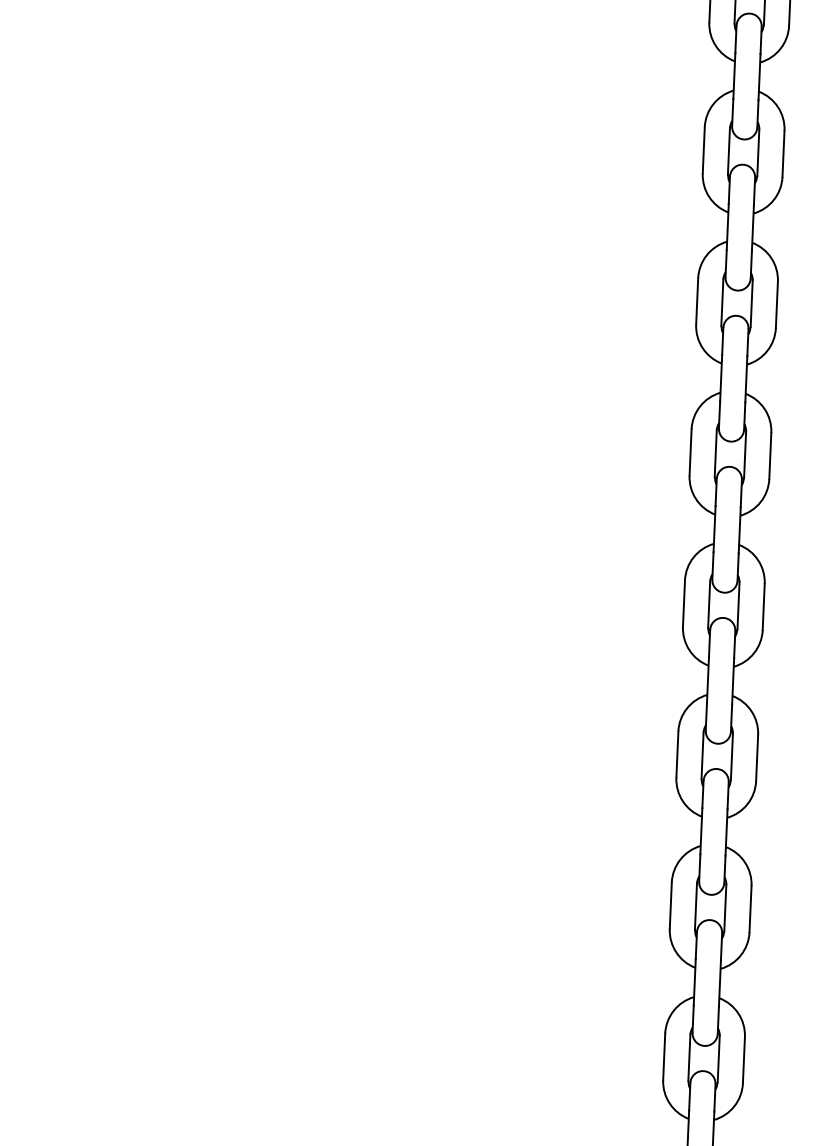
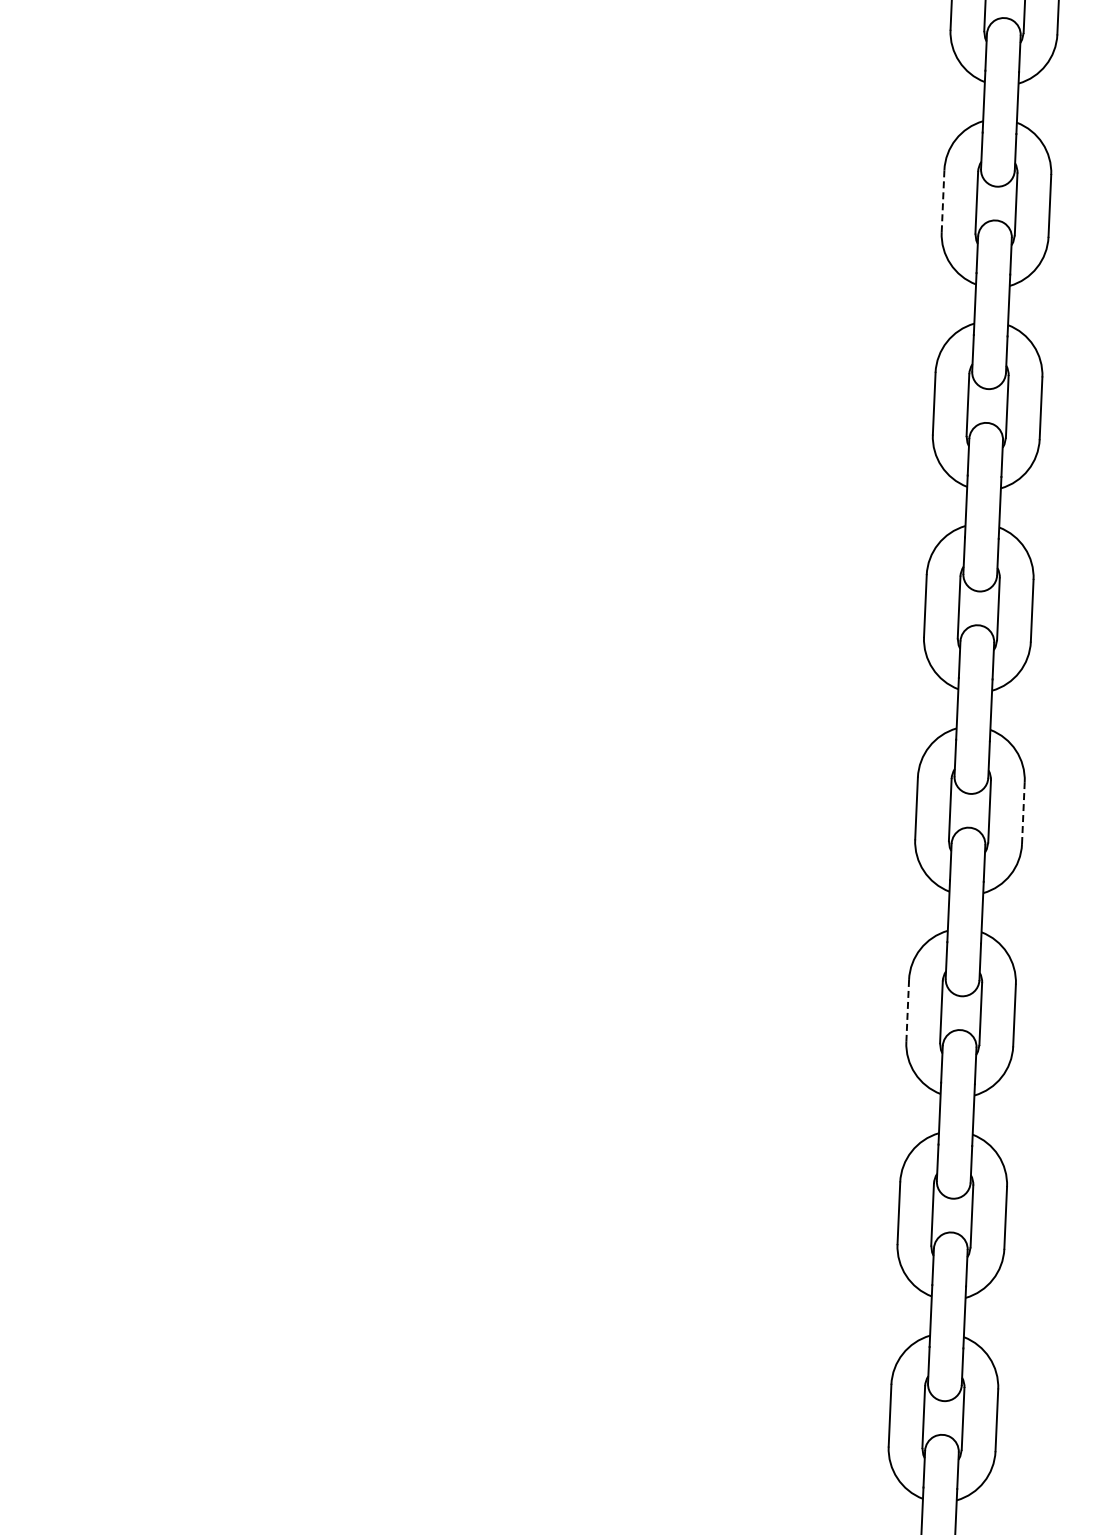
line: (704, 150) -> (943, 201), solid -> dashed
line: (763, 607) -> (1023, 813), solid -> dashed
line: (677, 754) -> (907, 1010), solid -> dashed

